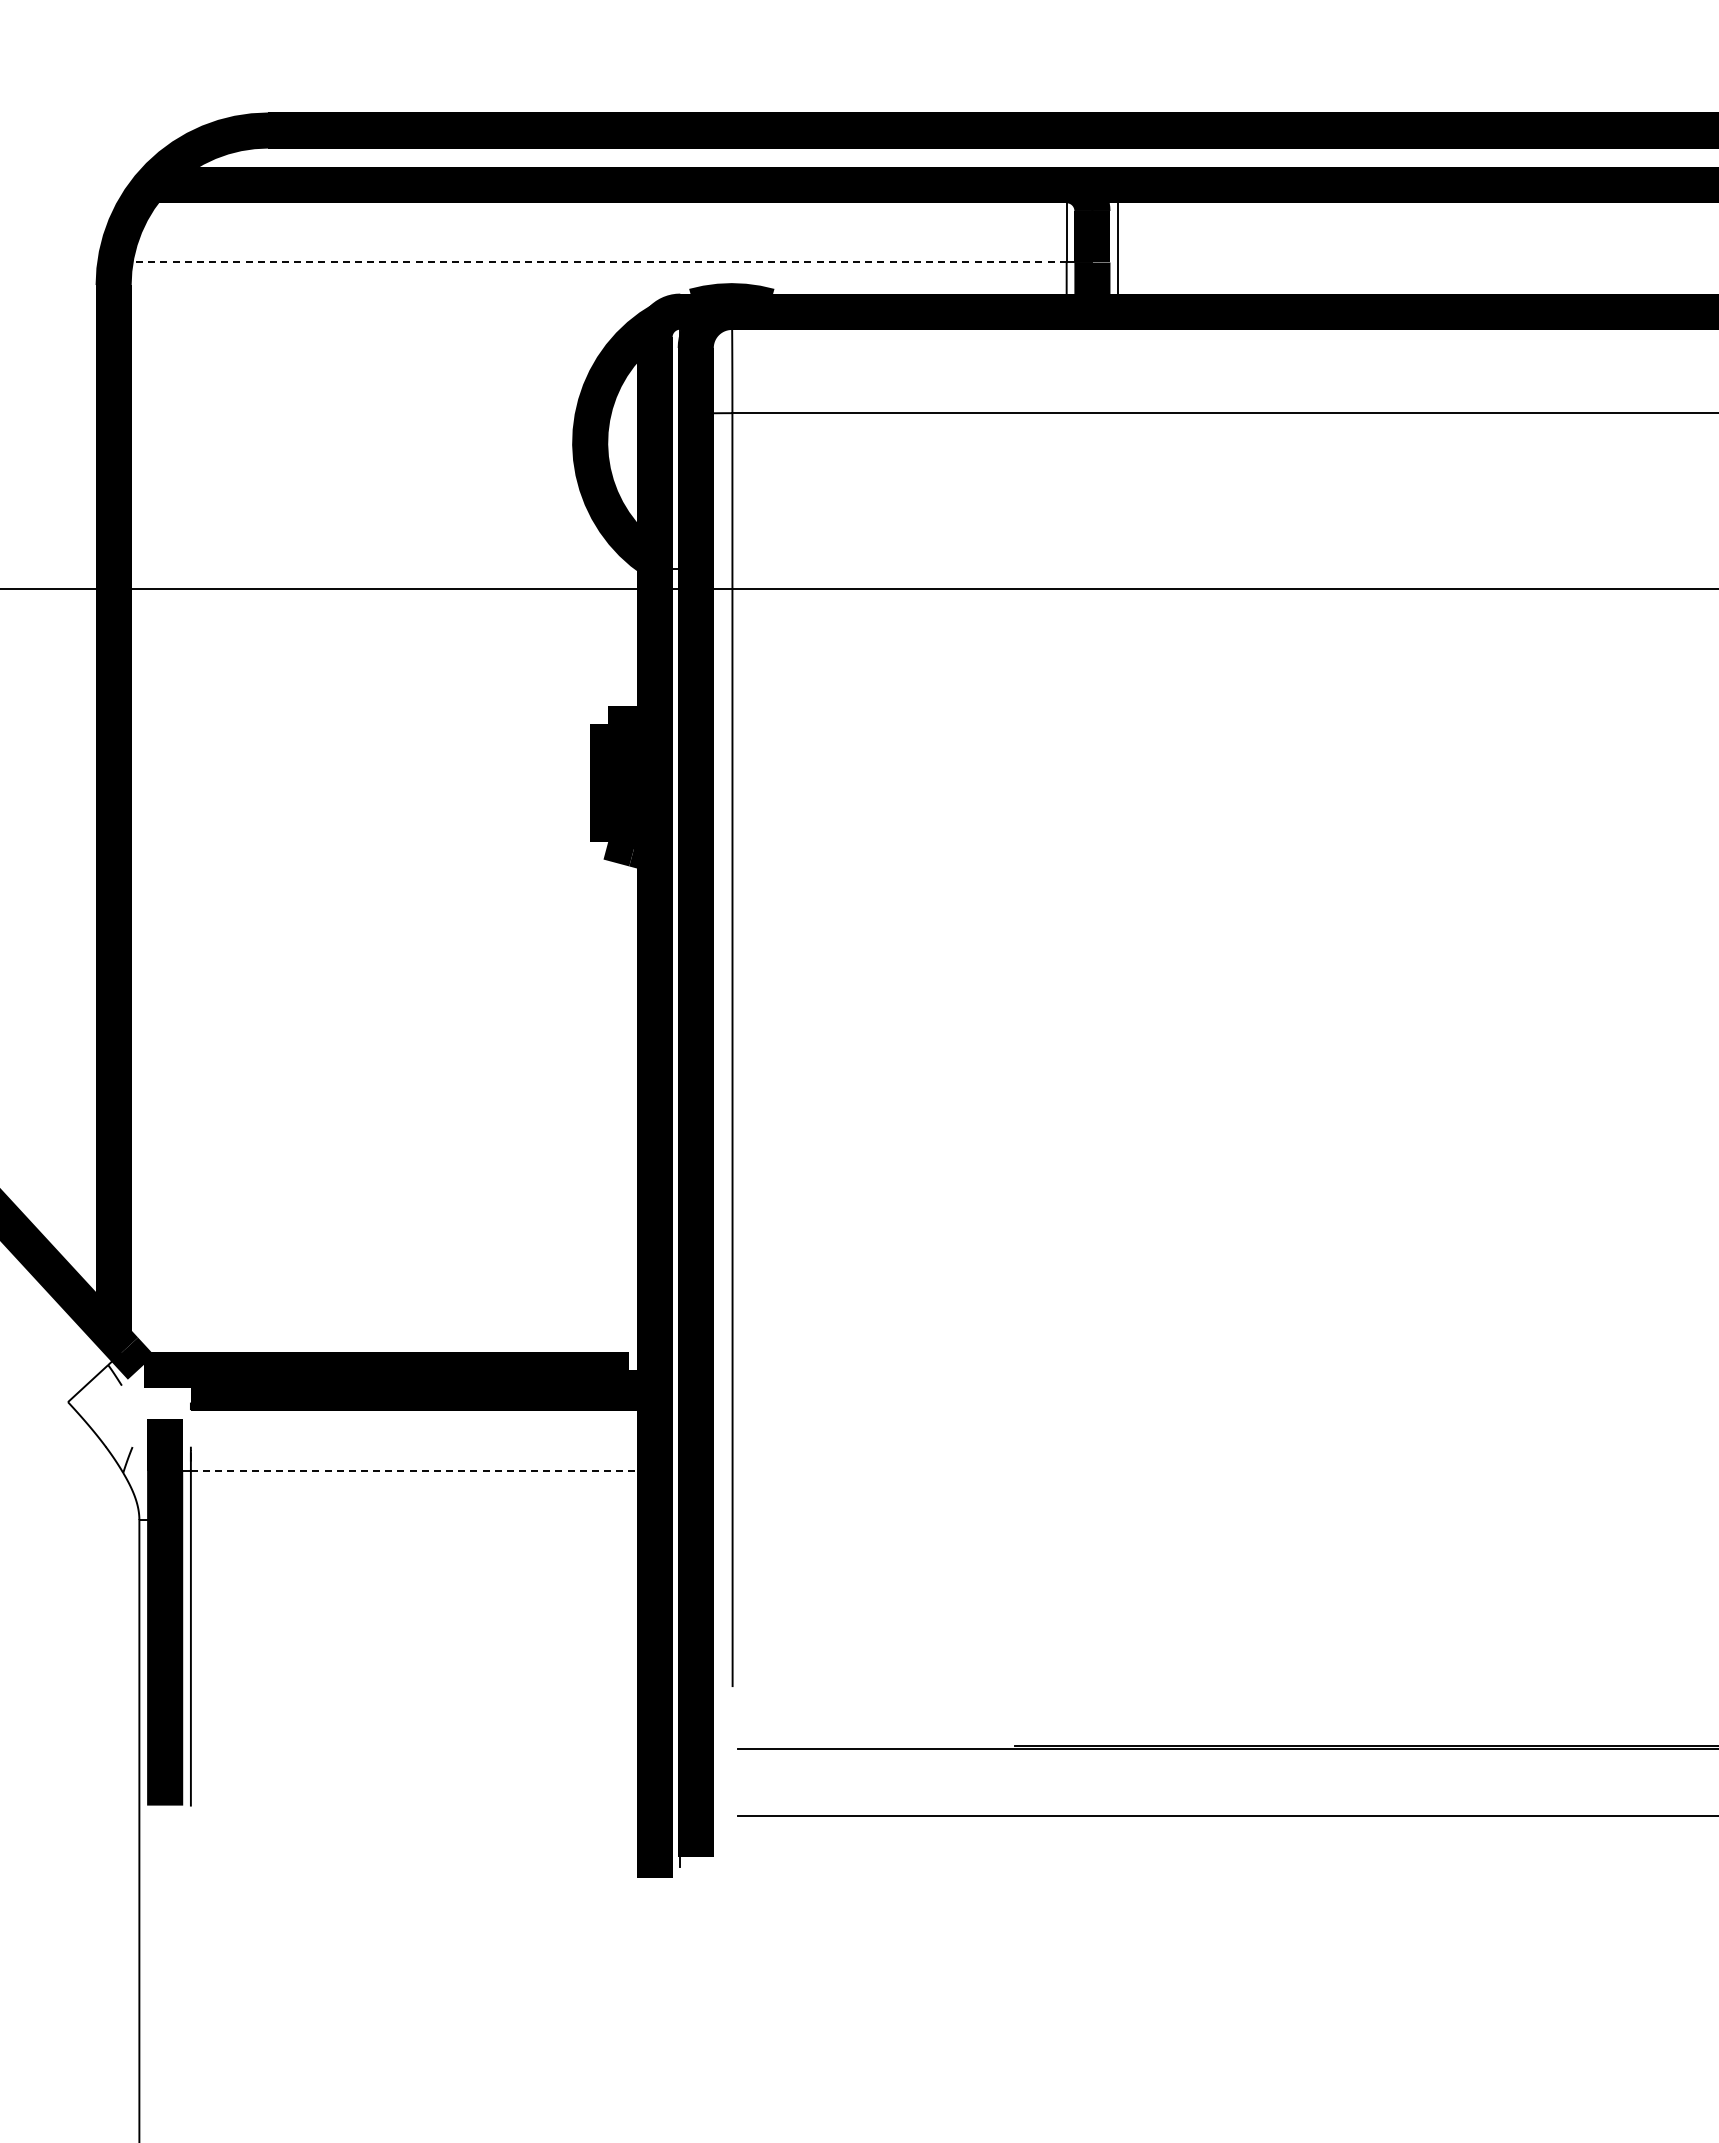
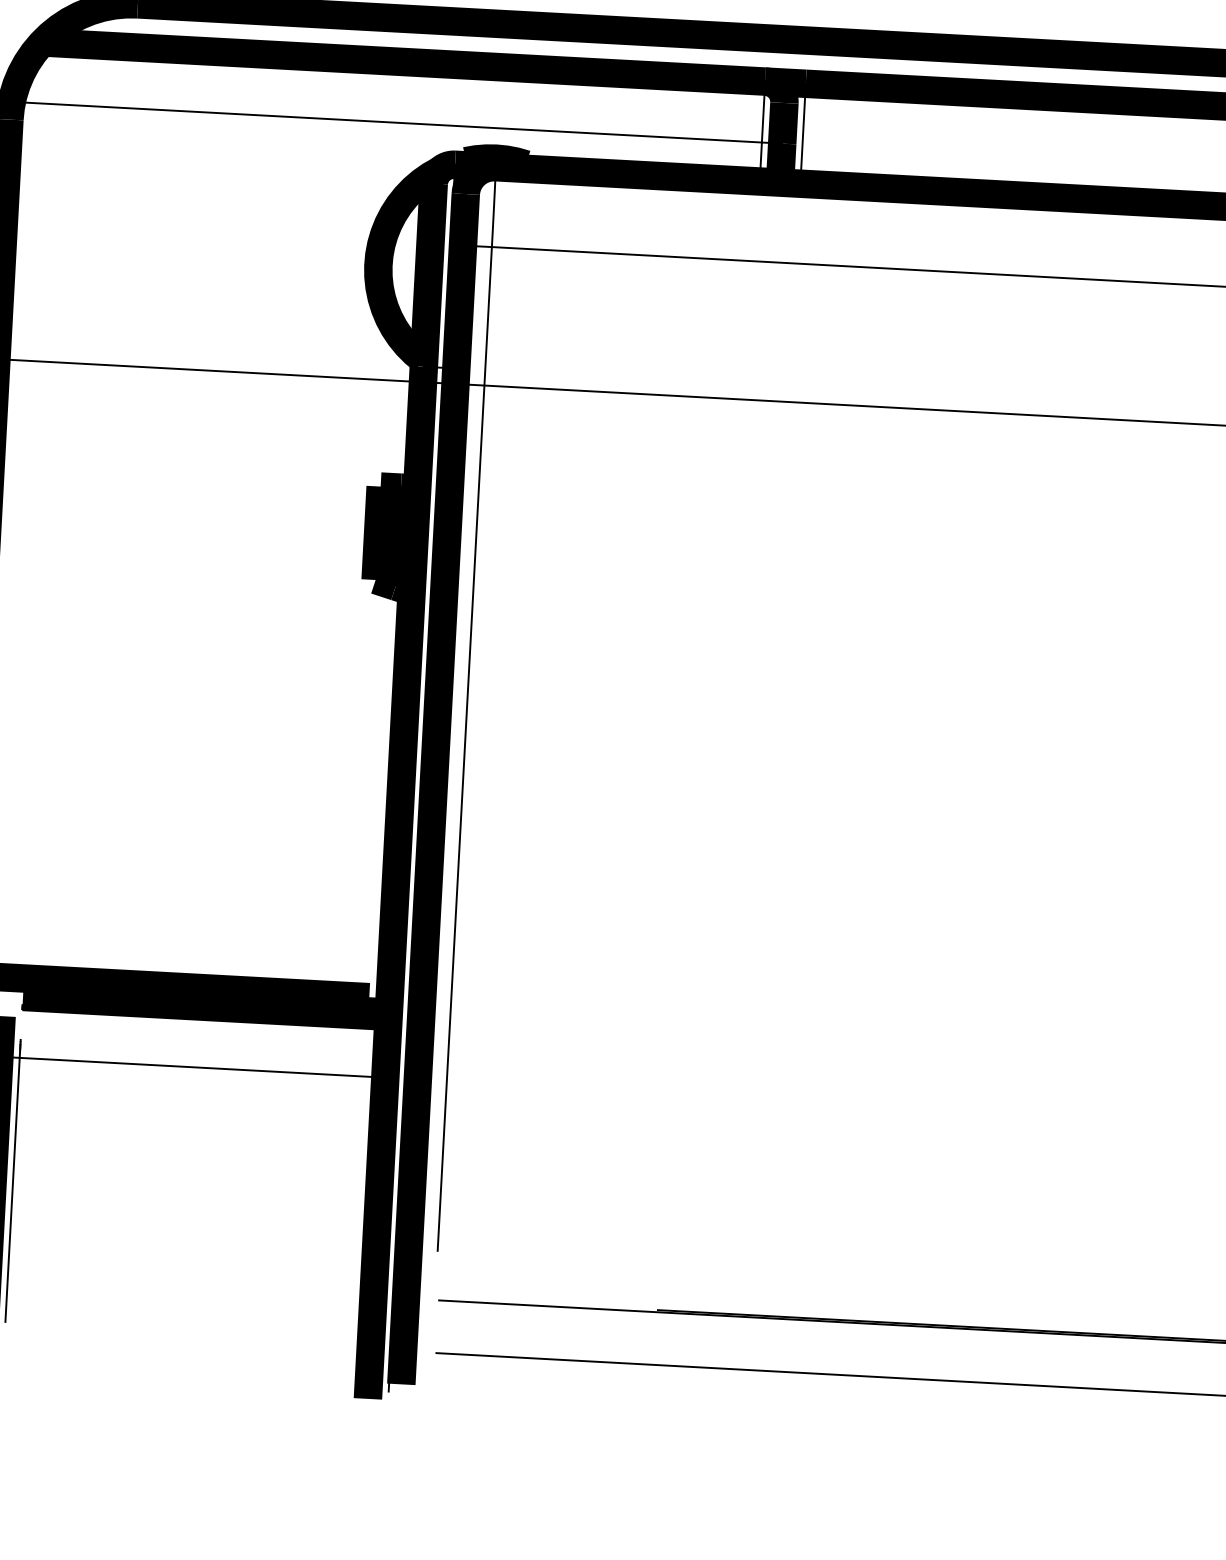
line: (590, 262) -> (386, 122), dashed -> solid
line: (422, 1470) -> (202, 1067), dashed -> solid

